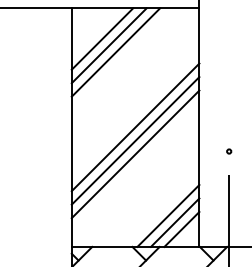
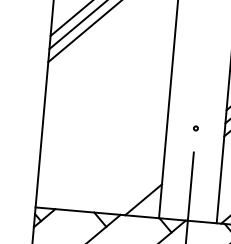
line: (135, 127) -> (107, 97), removed
line: (135, 140) -> (106, 109), removed
line: (135, 154) -> (105, 123), removed
line: (168, 215) -> (131, 185), removed
line: (174, 222) -> (137, 192), removed

